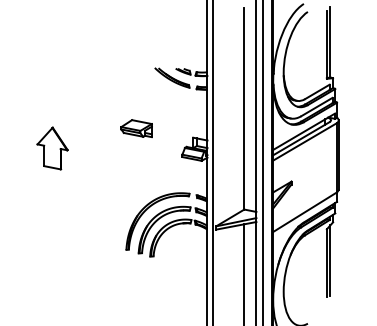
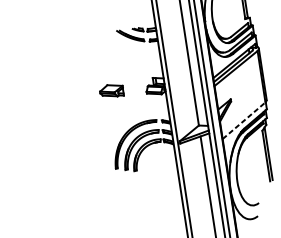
part: (136, 128) -> (111, 90), moved
part: (52, 148) -> (49, 101), removed
line: (305, 212) -> (244, 120), solid -> dashed

